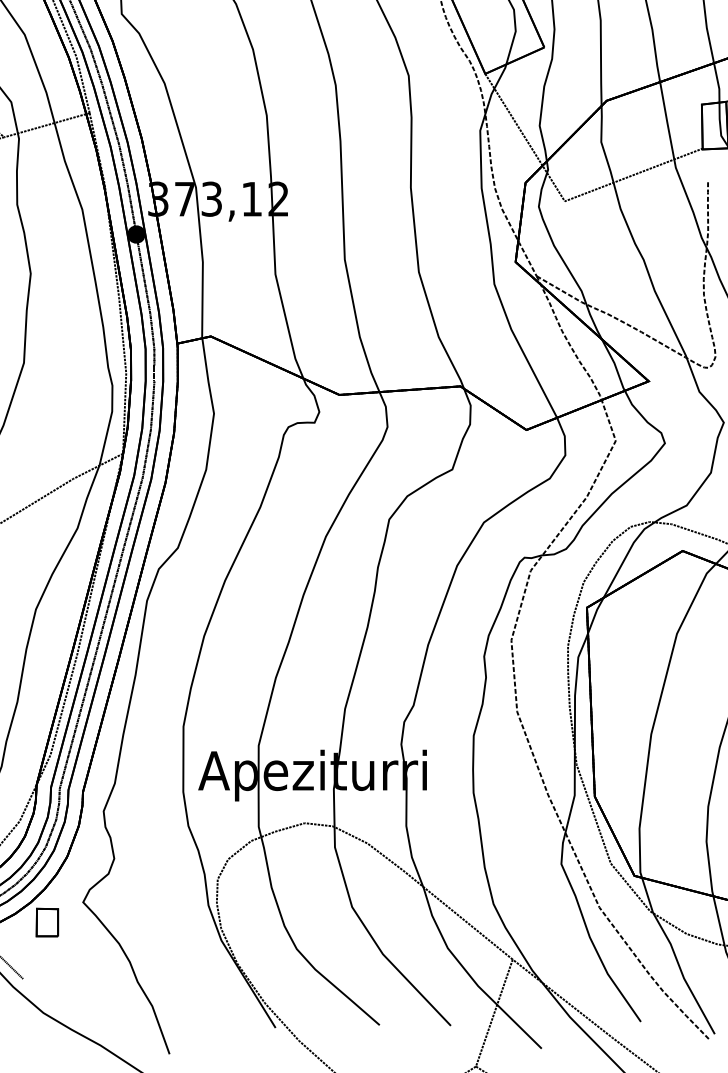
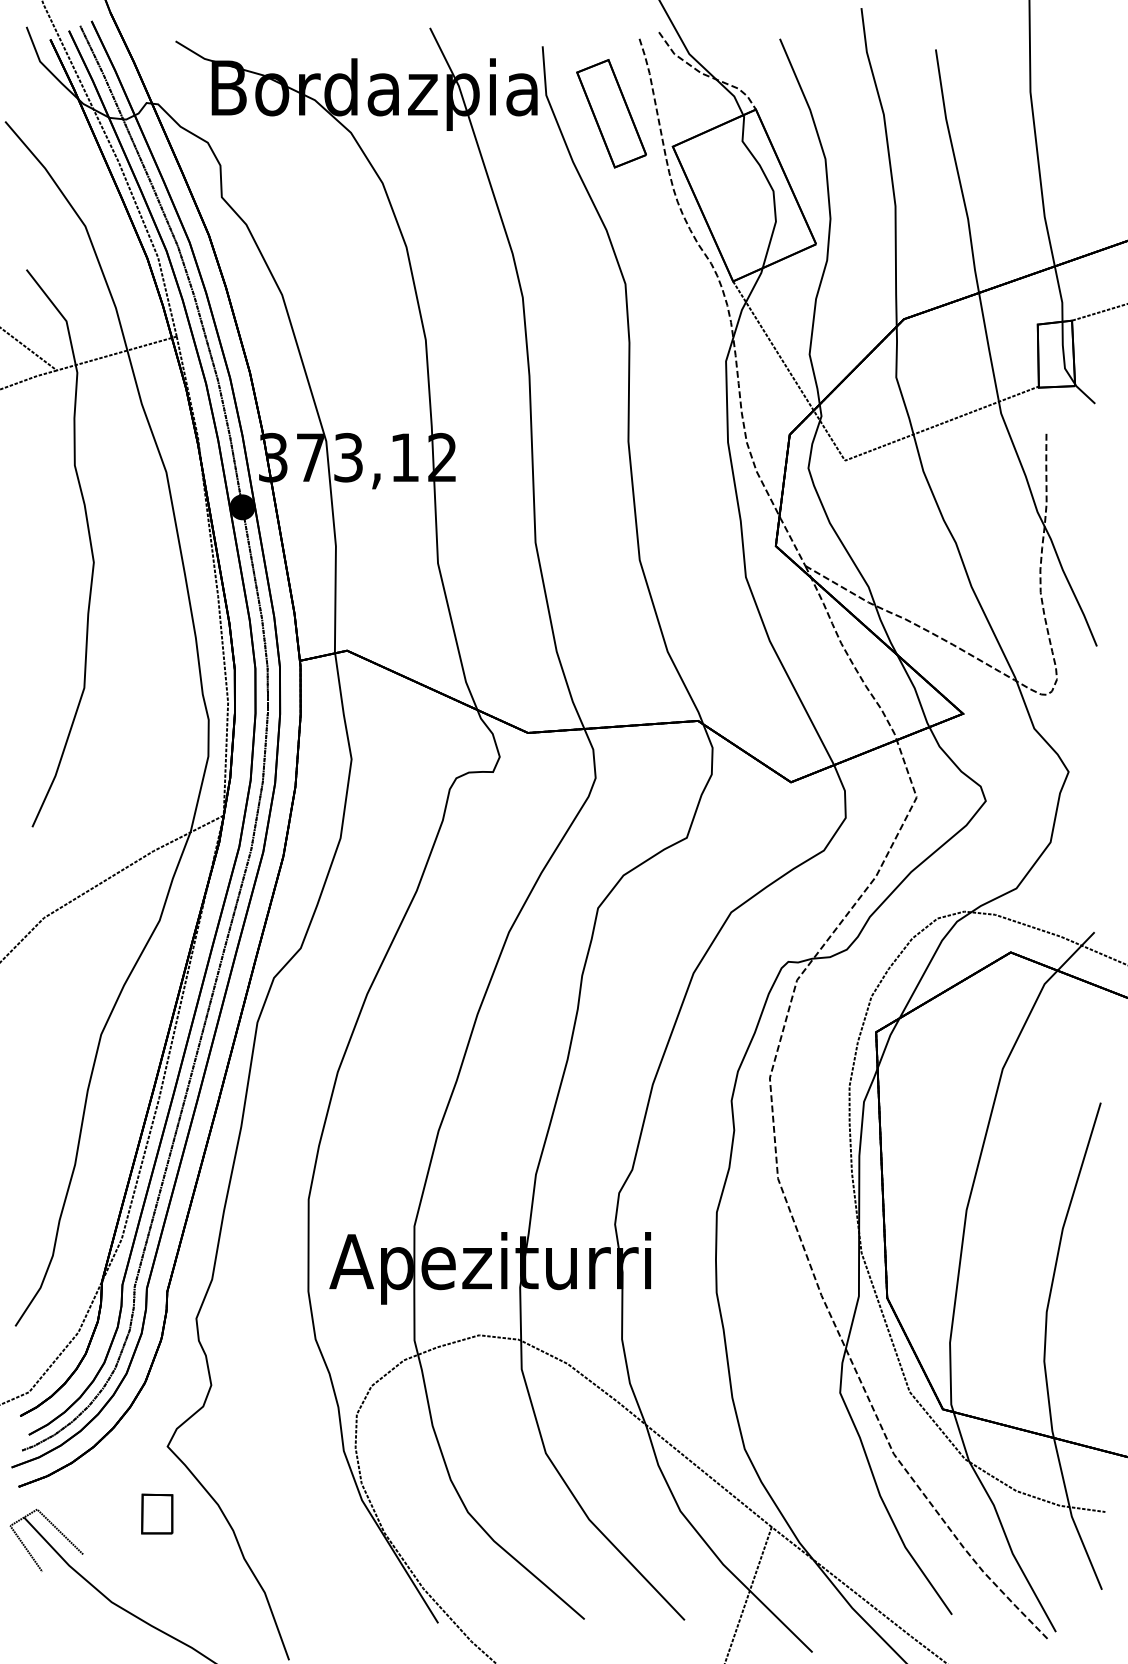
part: (47, 922) -> (157, 1513), moved

